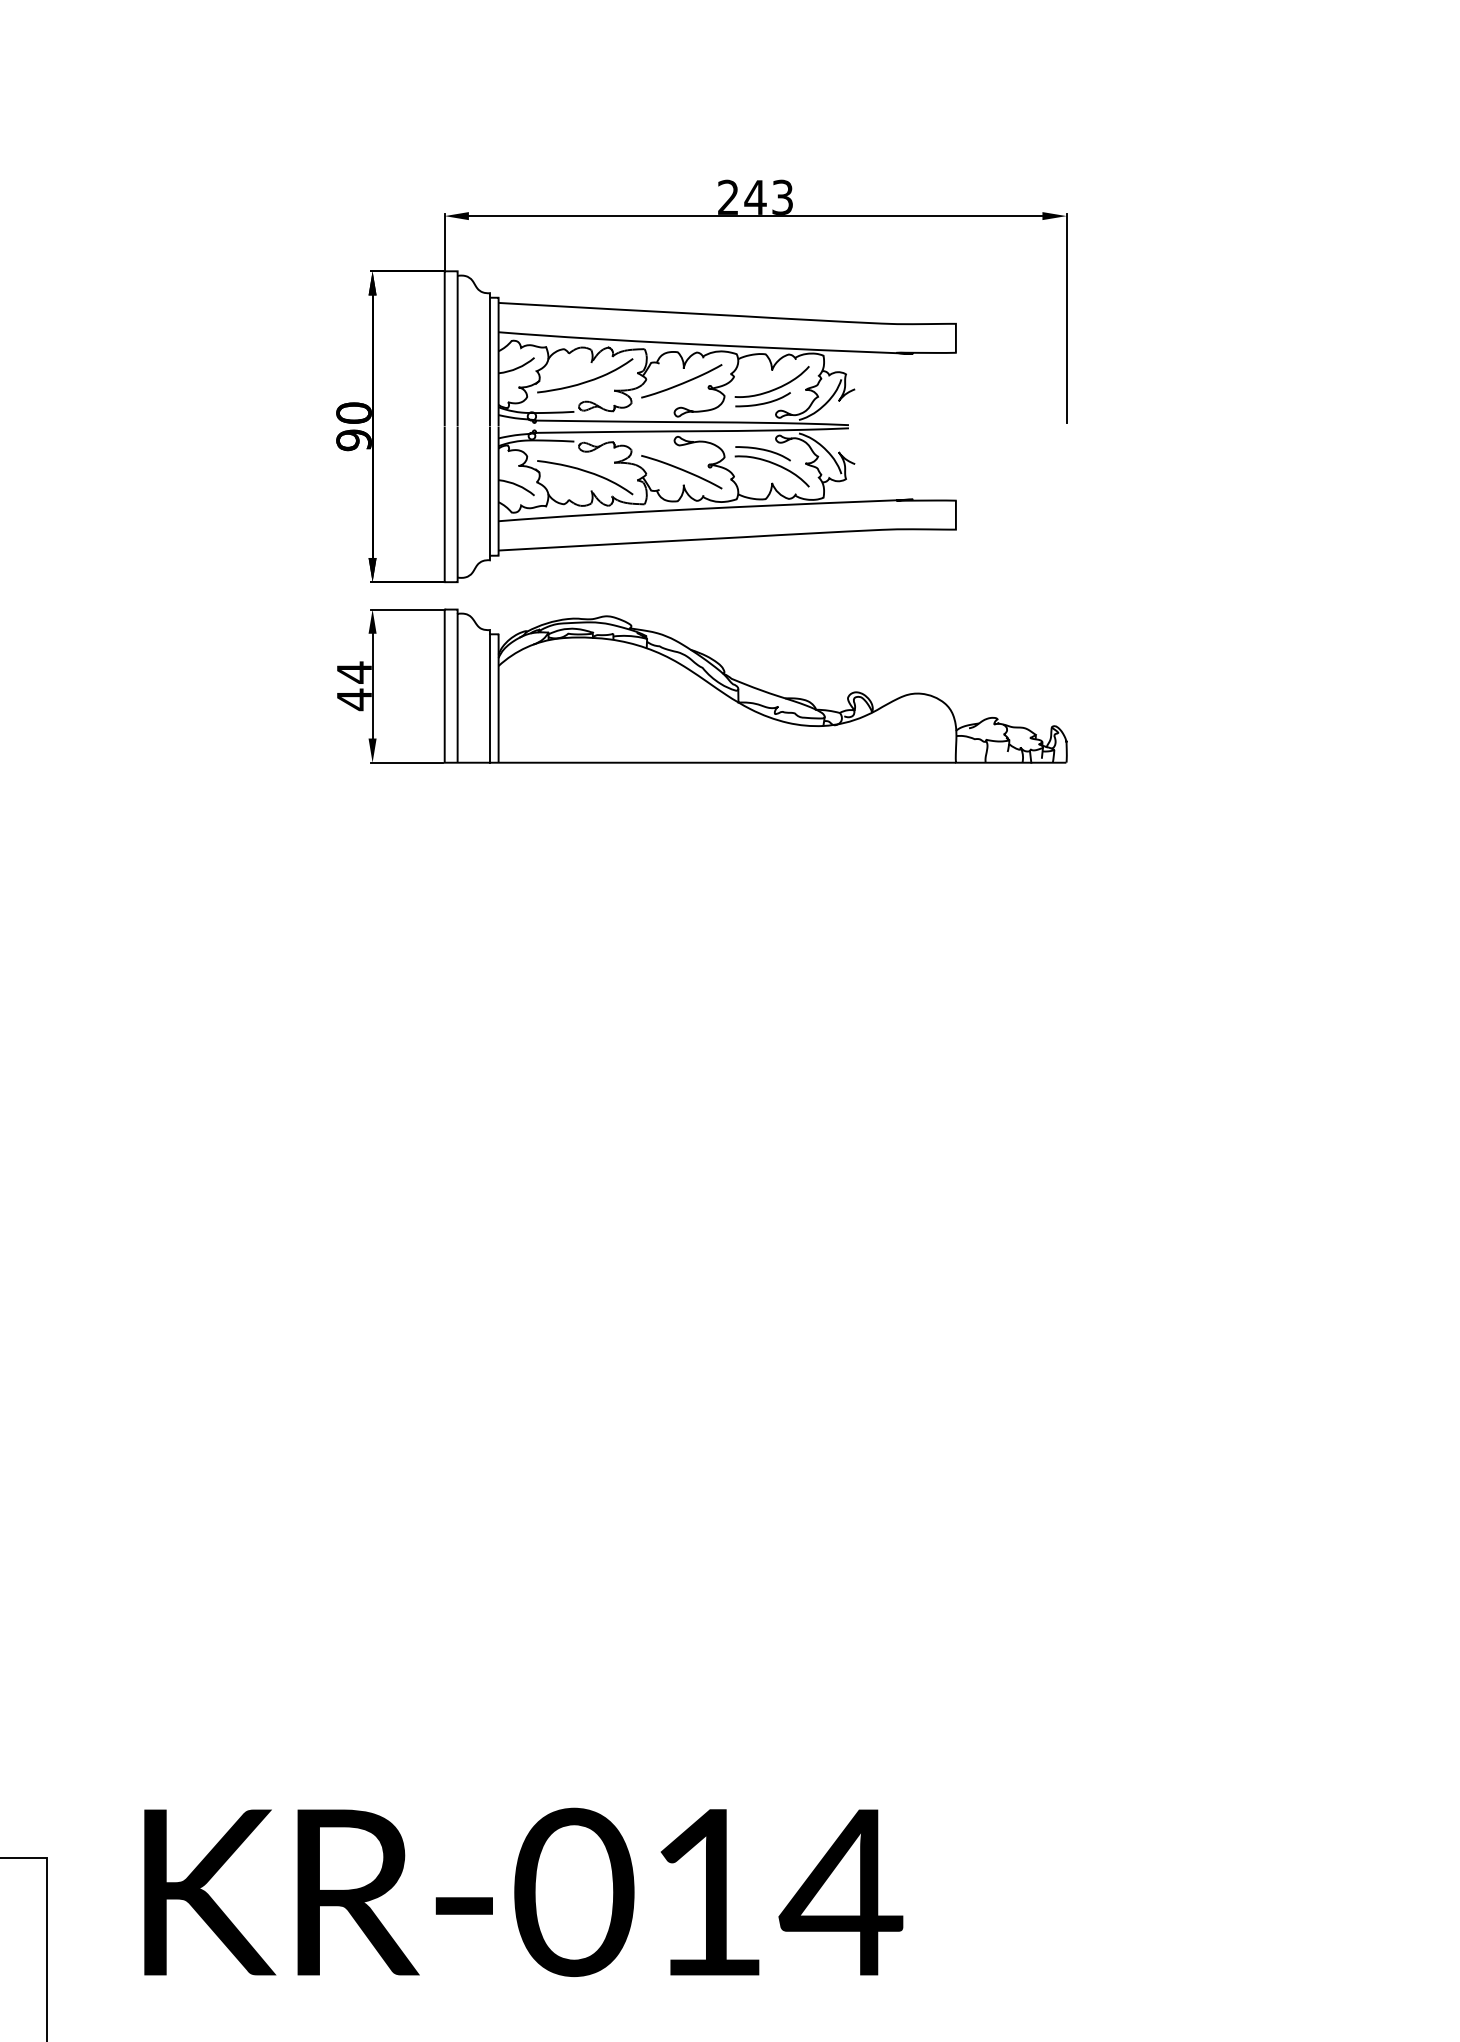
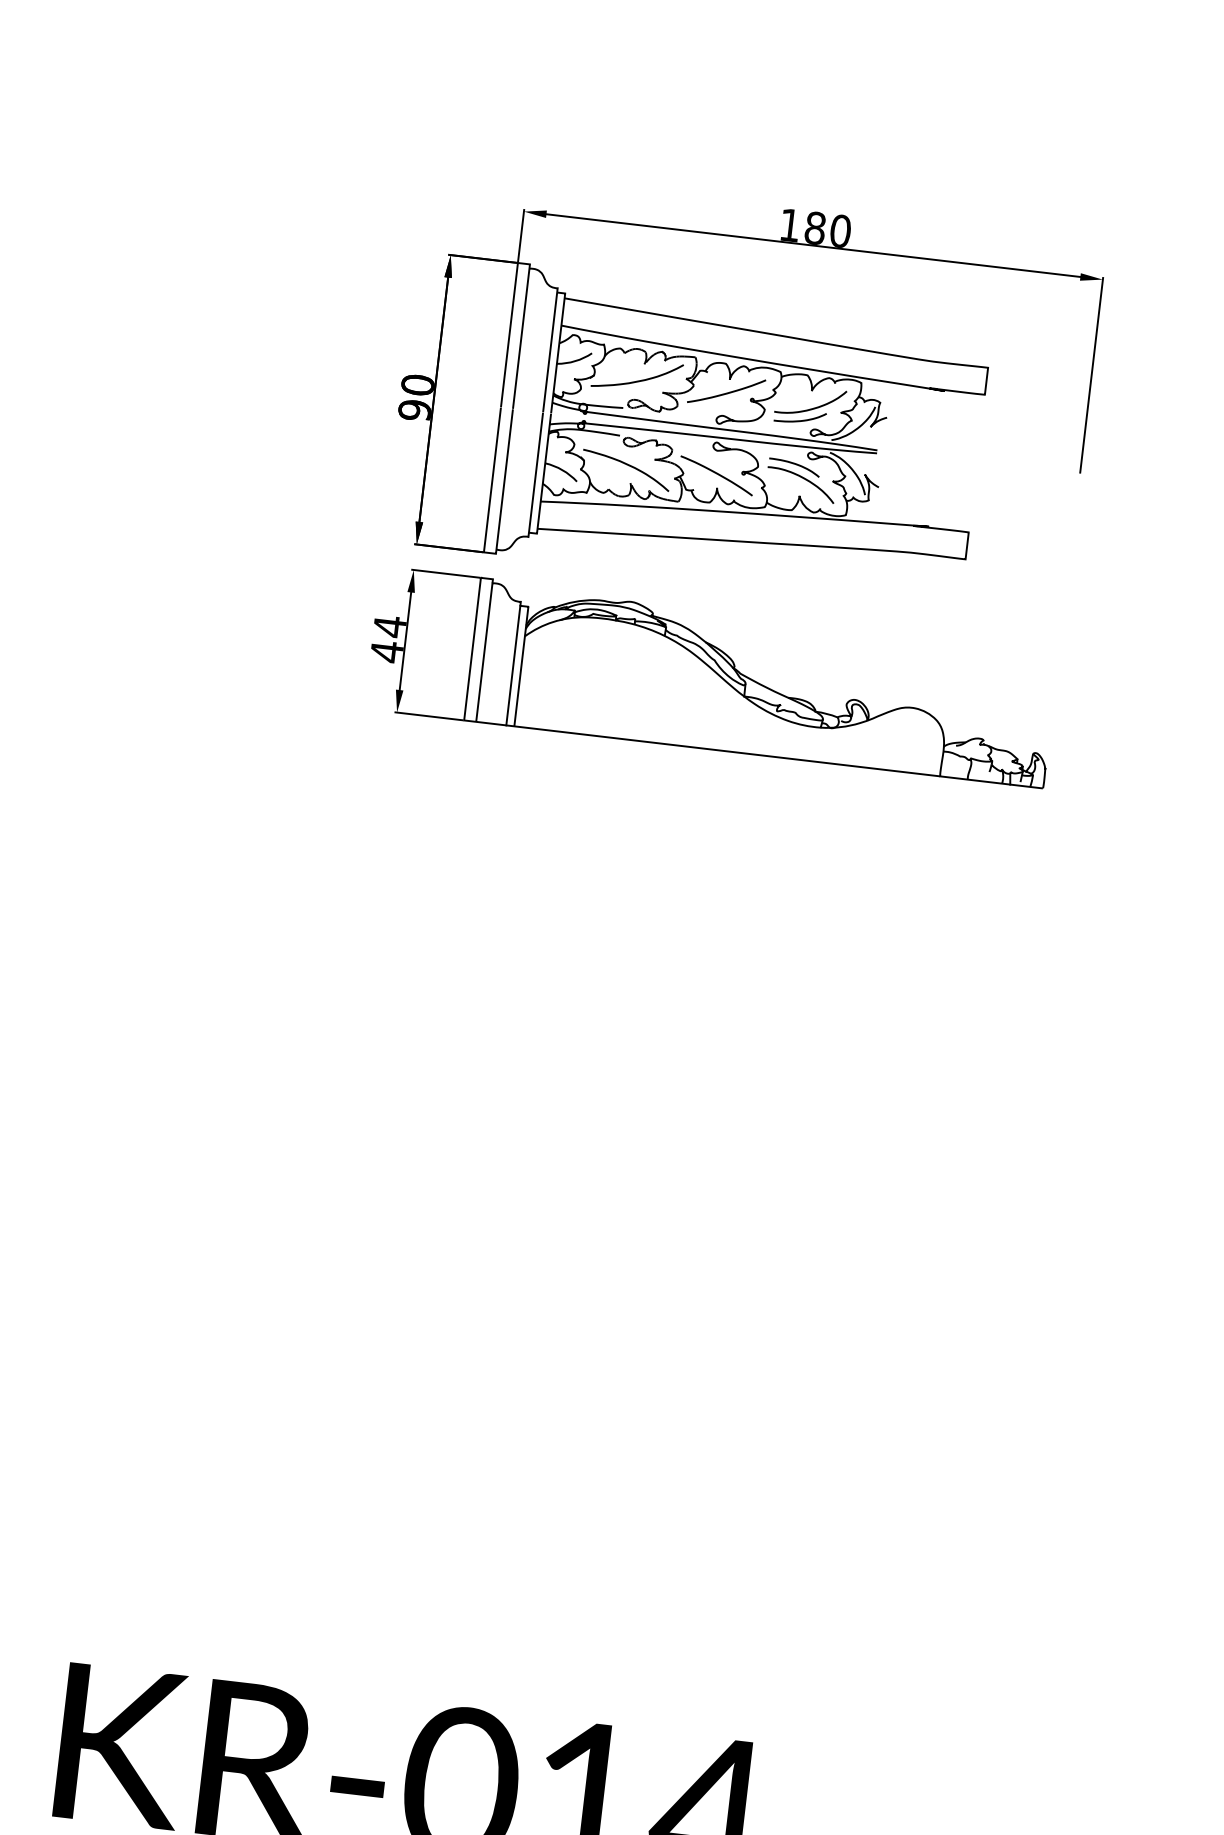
text: (755, 196) -> (815, 227), 243 -> 180

